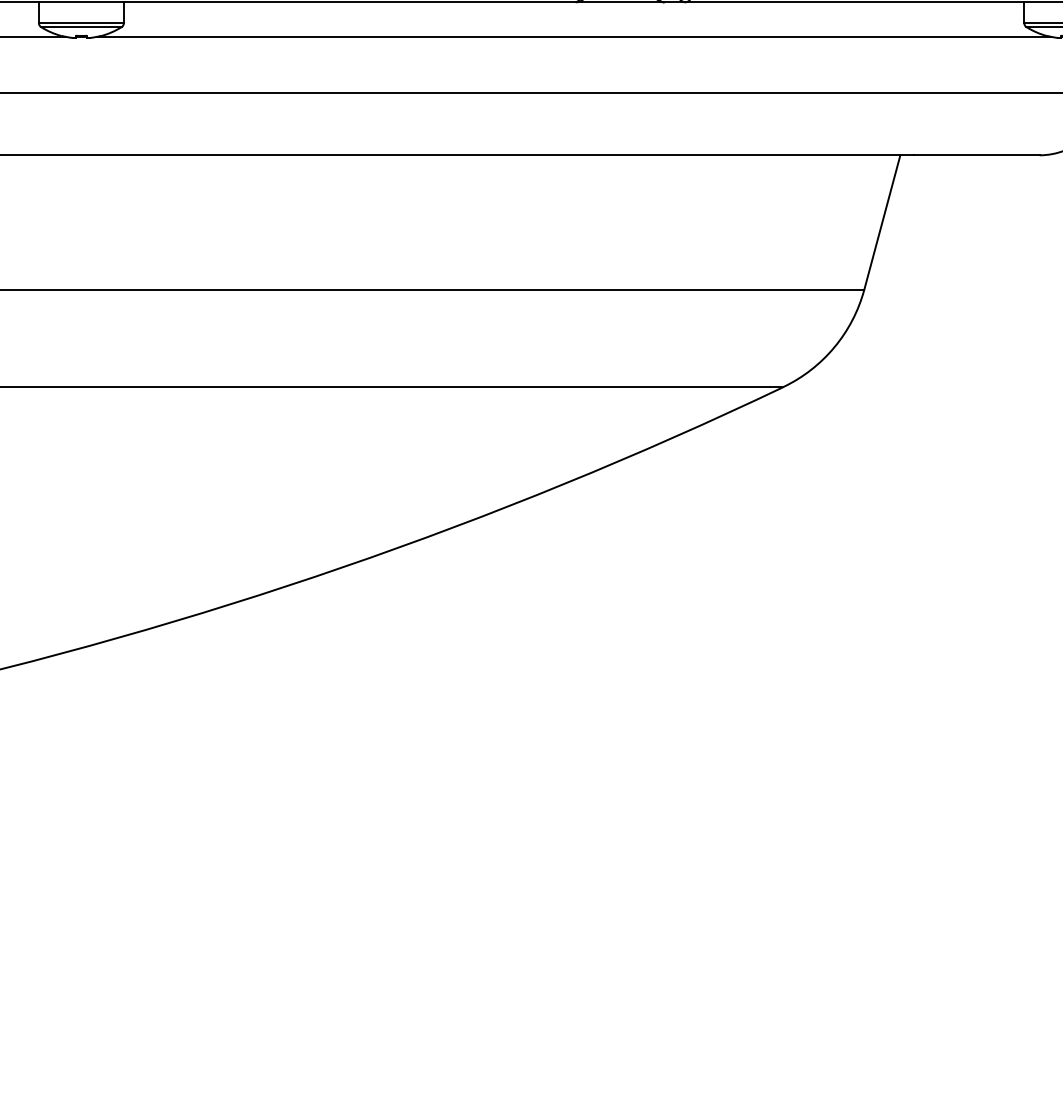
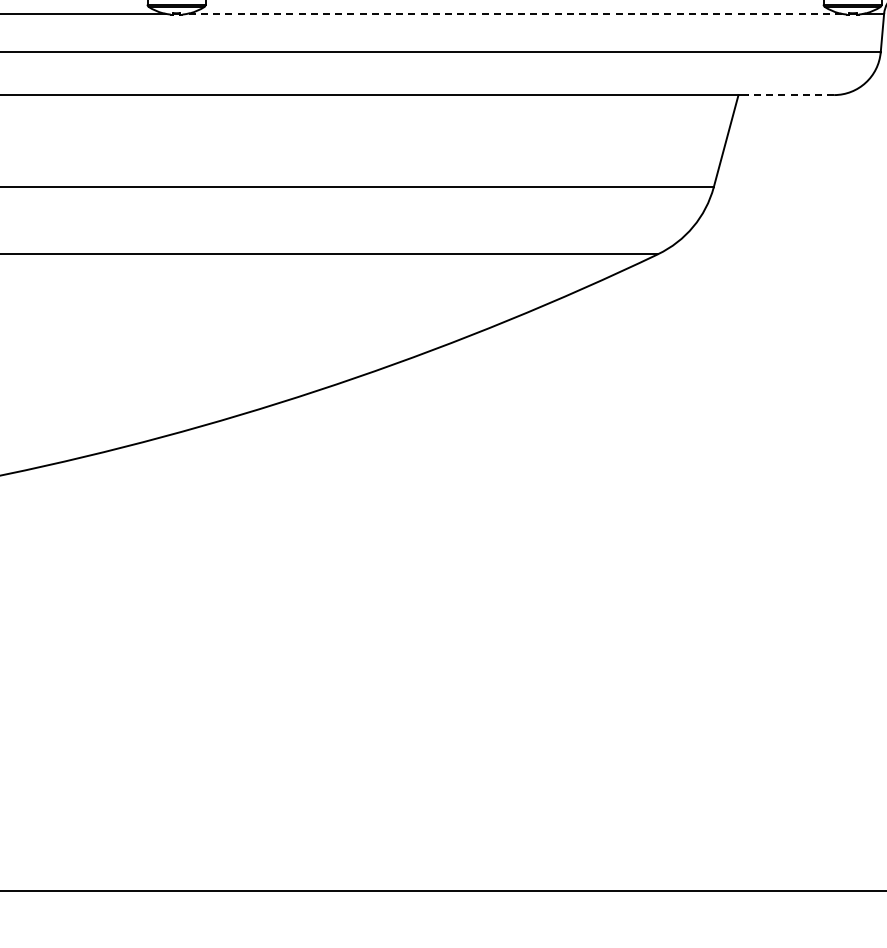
line: (573, 36) -> (514, 13), solid -> dashed
line: (976, 155) -> (790, 95), solid -> dashed

